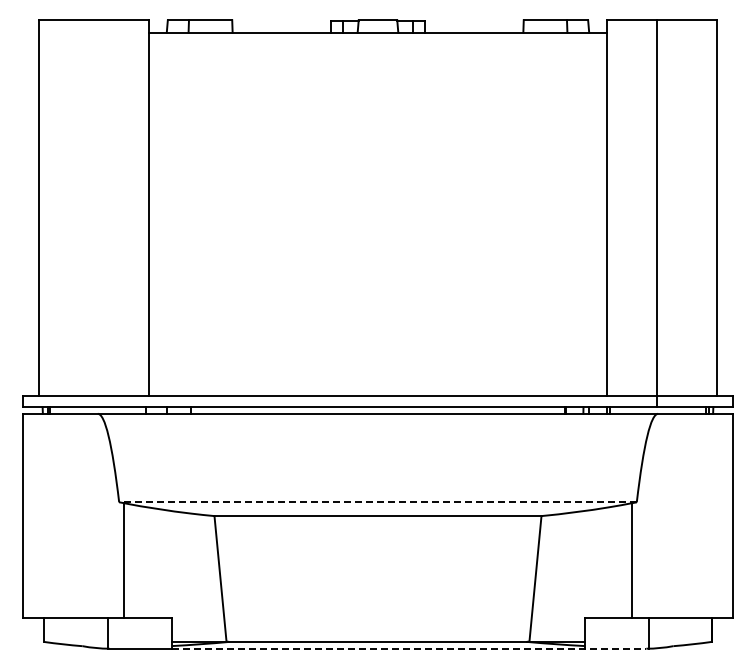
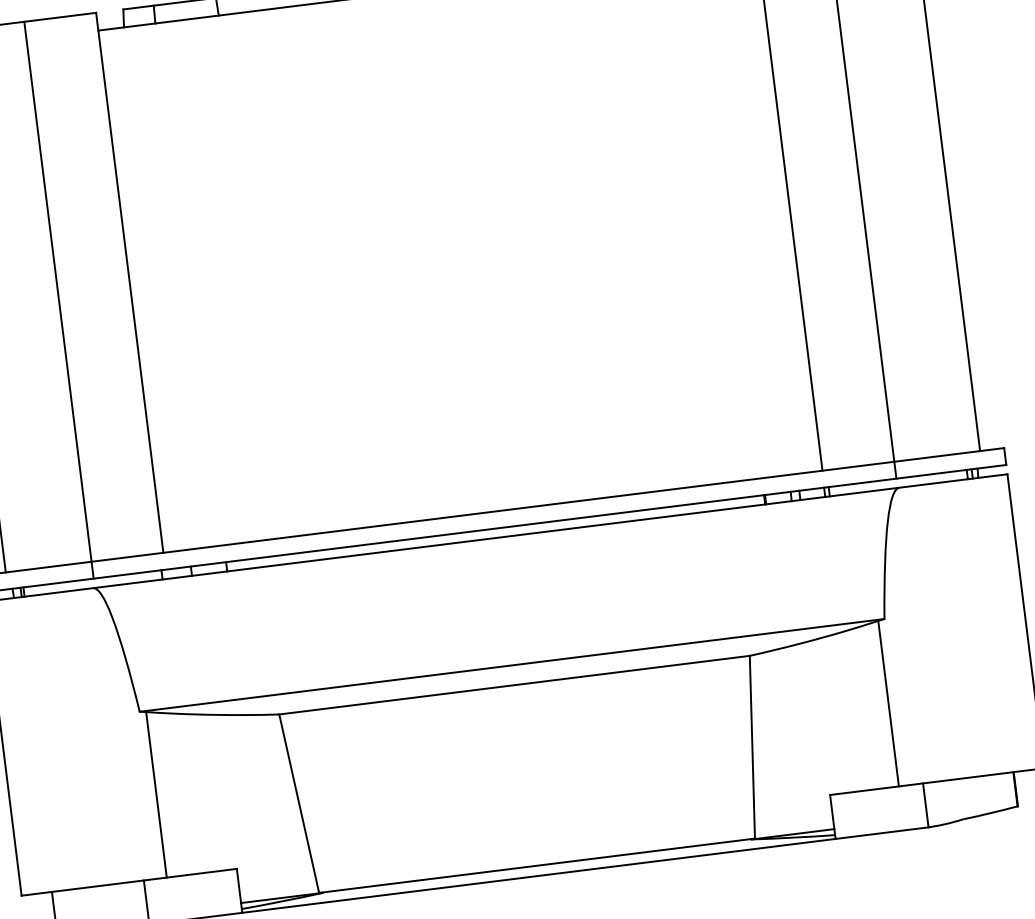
line: (99, 213) -> (59, 299), added
line: (377, 502) -> (511, 665), dashed -> solid
line: (409, 648) -> (583, 870), dashed -> solid

